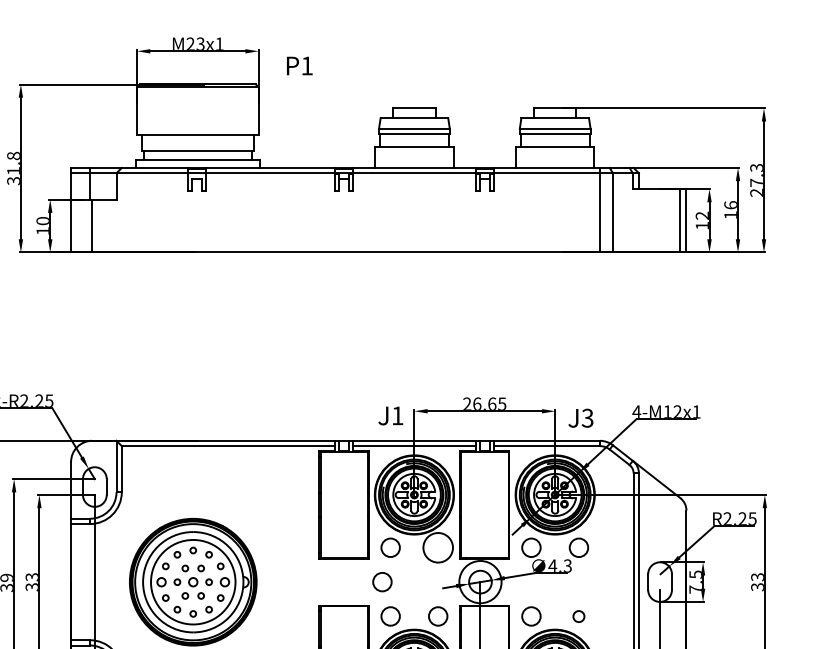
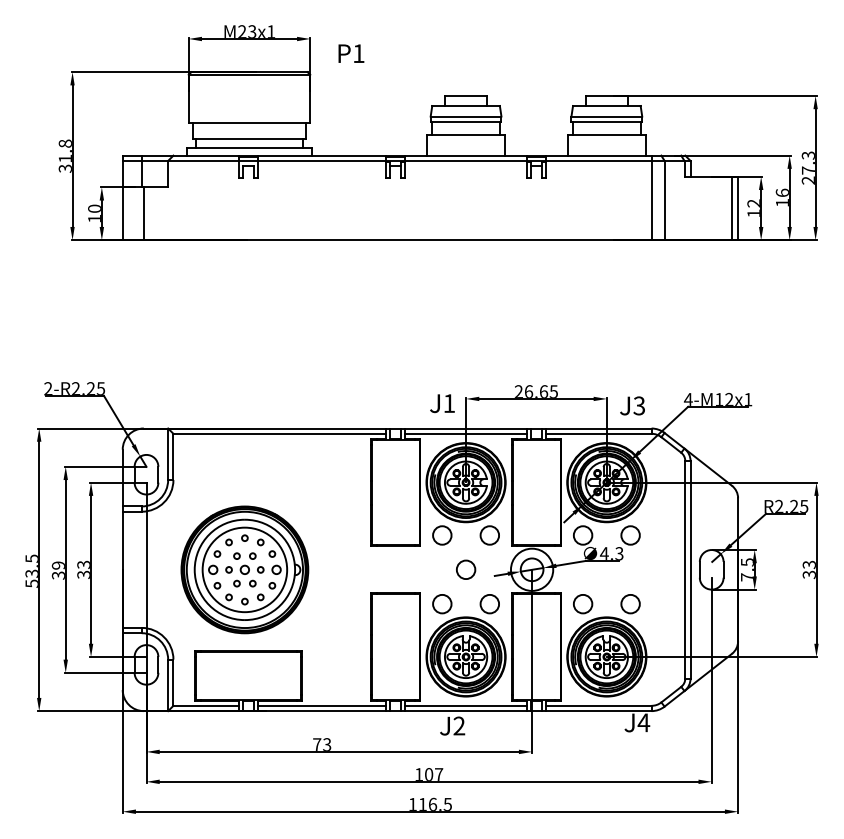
circle: (437, 547) -> (489, 535), size x0.62
circle: (382, 581) -> (466, 569), moved
circle: (578, 616) -> (630, 604), size x1.67

